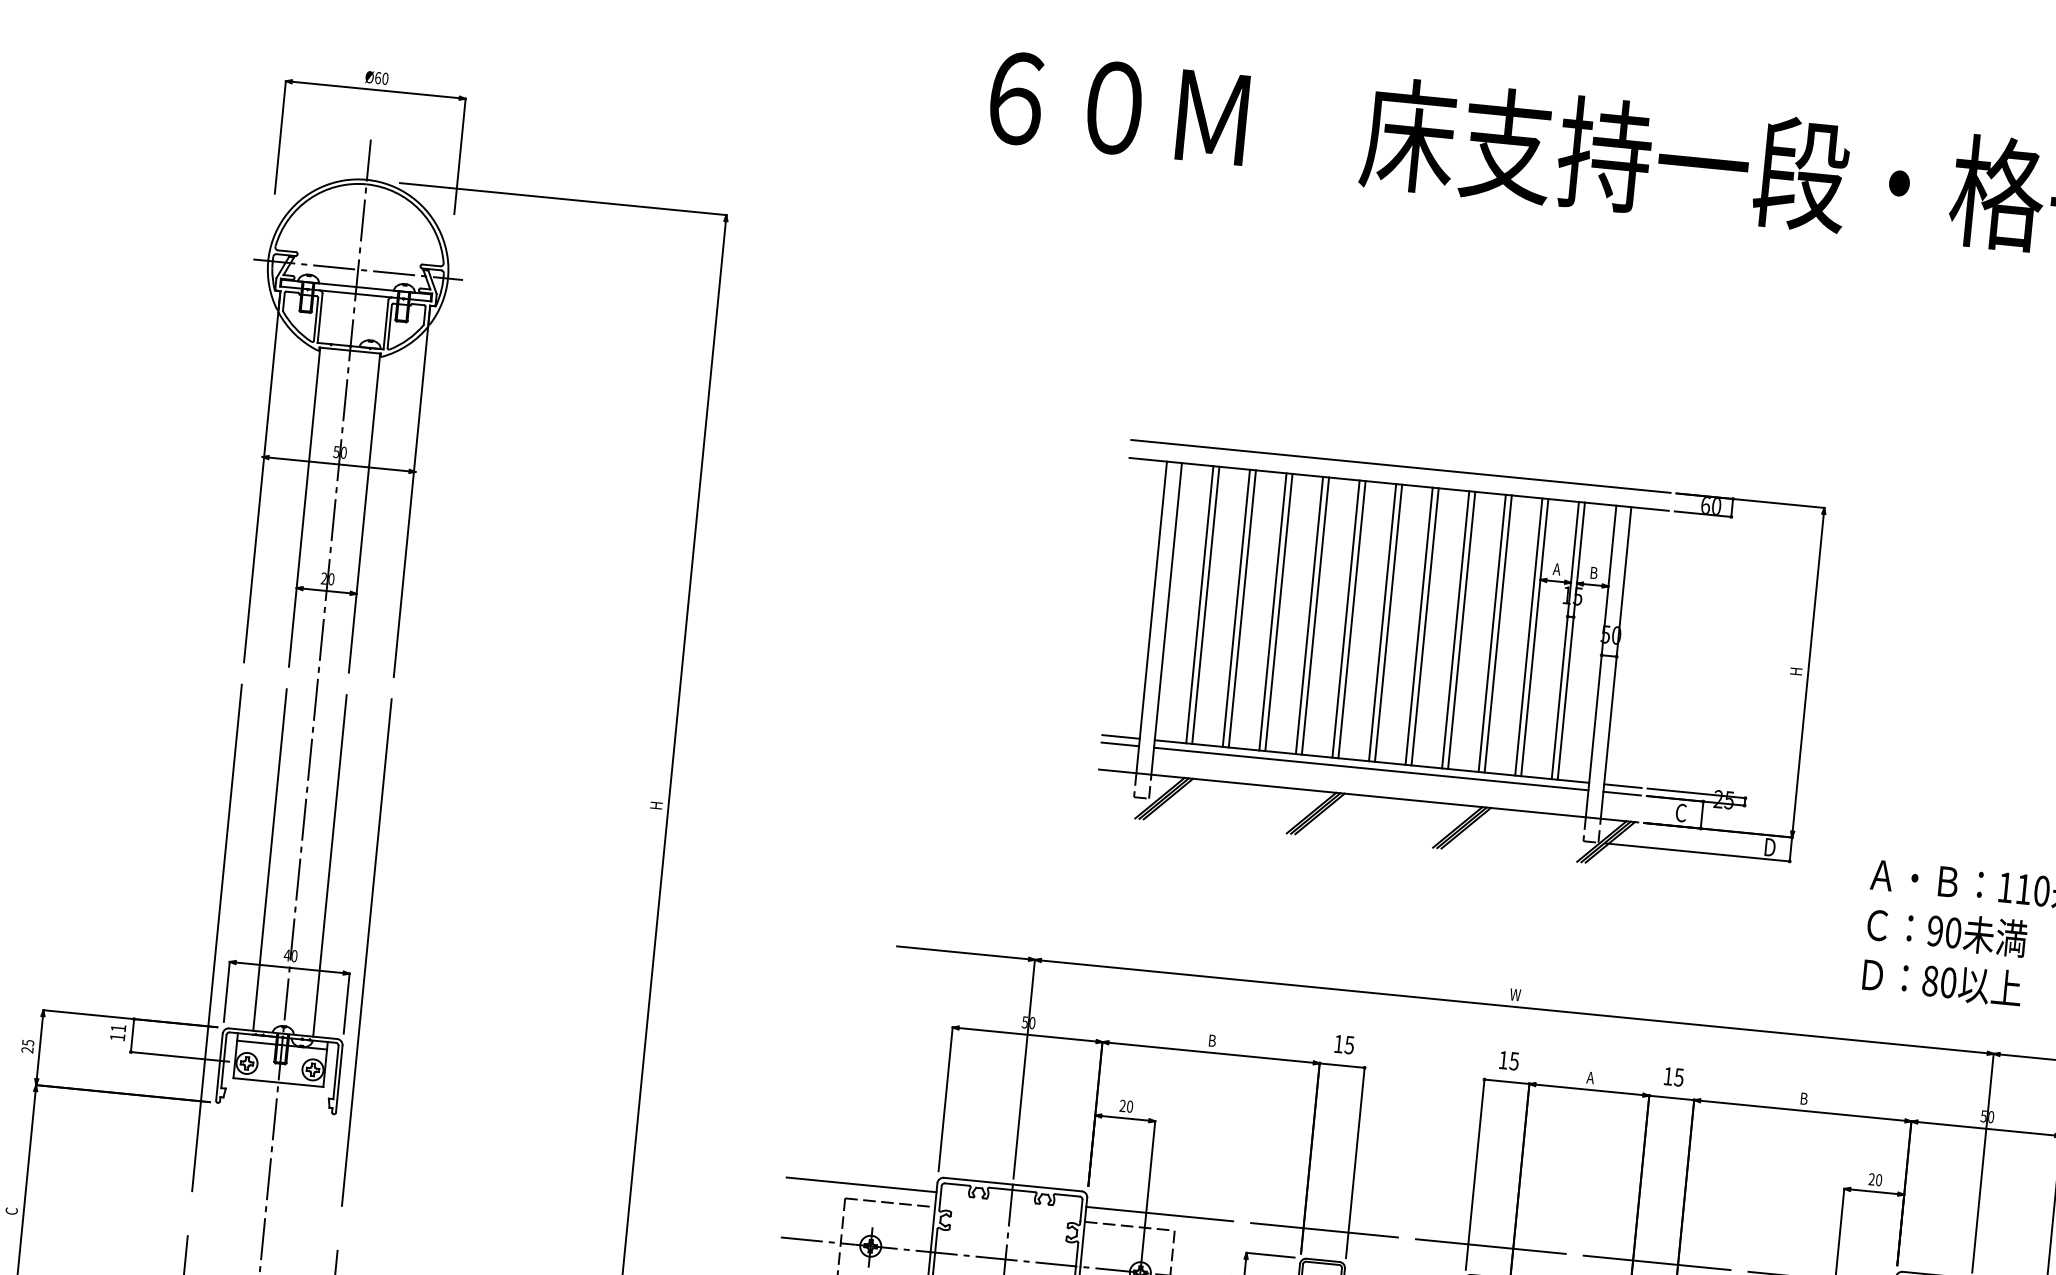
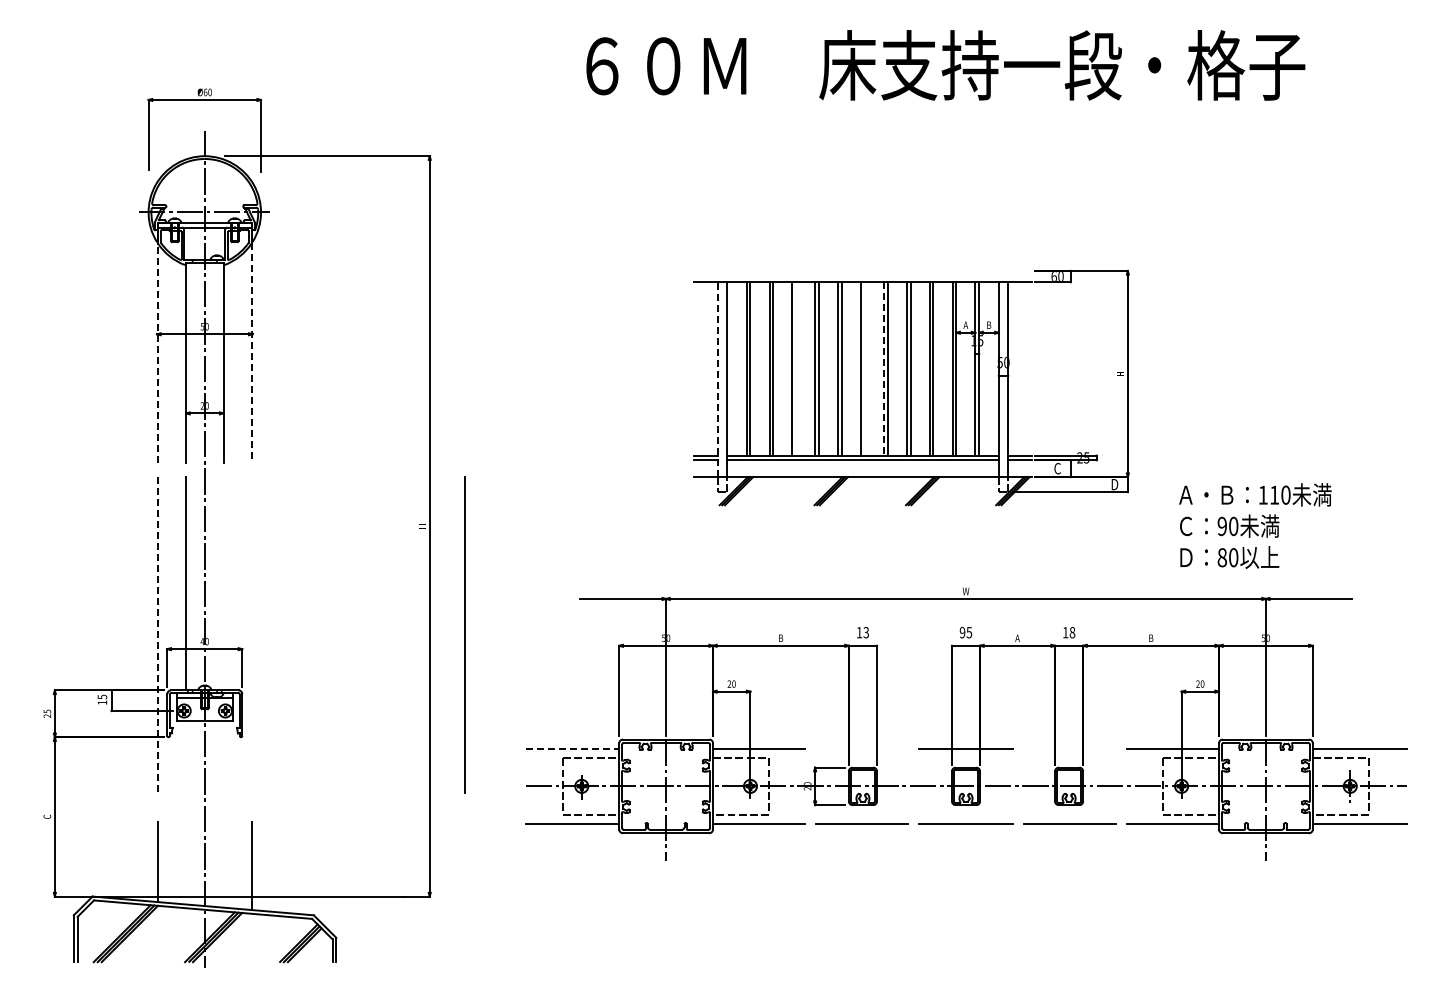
line: (1400, 465) -> (862, 270), removed
line: (260, 487) -> (157, 353), solid -> dashed
line: (410, 502) -> (251, 353), solid -> dashed
line: (1279, 611) -> (796, 368), removed
line: (1151, 617) -> (717, 379), solid -> dashed
line: (1388, 622) -> (864, 368), removed
line: (1418, 625) -> (883, 368), solid -> dashed
line: (329, 865) -> (223, 583), removed
line: (216, 938) -> (157, 635), solid -> dashed
line: (366, 951) -> (464, 634), moved
text: (118, 1027) -> (102, 696), 11 -> 15
text: (1348, 1044) -> (865, 632), 15 -> 13
text: (1503, 1059) -> (962, 632), 15 -> 95
text: (1679, 1077) -> (1072, 632), 15 -> 18
line: (861, 1184) -> (572, 748), solid -> dashed
line: (1323, 1229) -> (861, 748), removed
line: (1656, 1262) -> (1069, 748), removed

